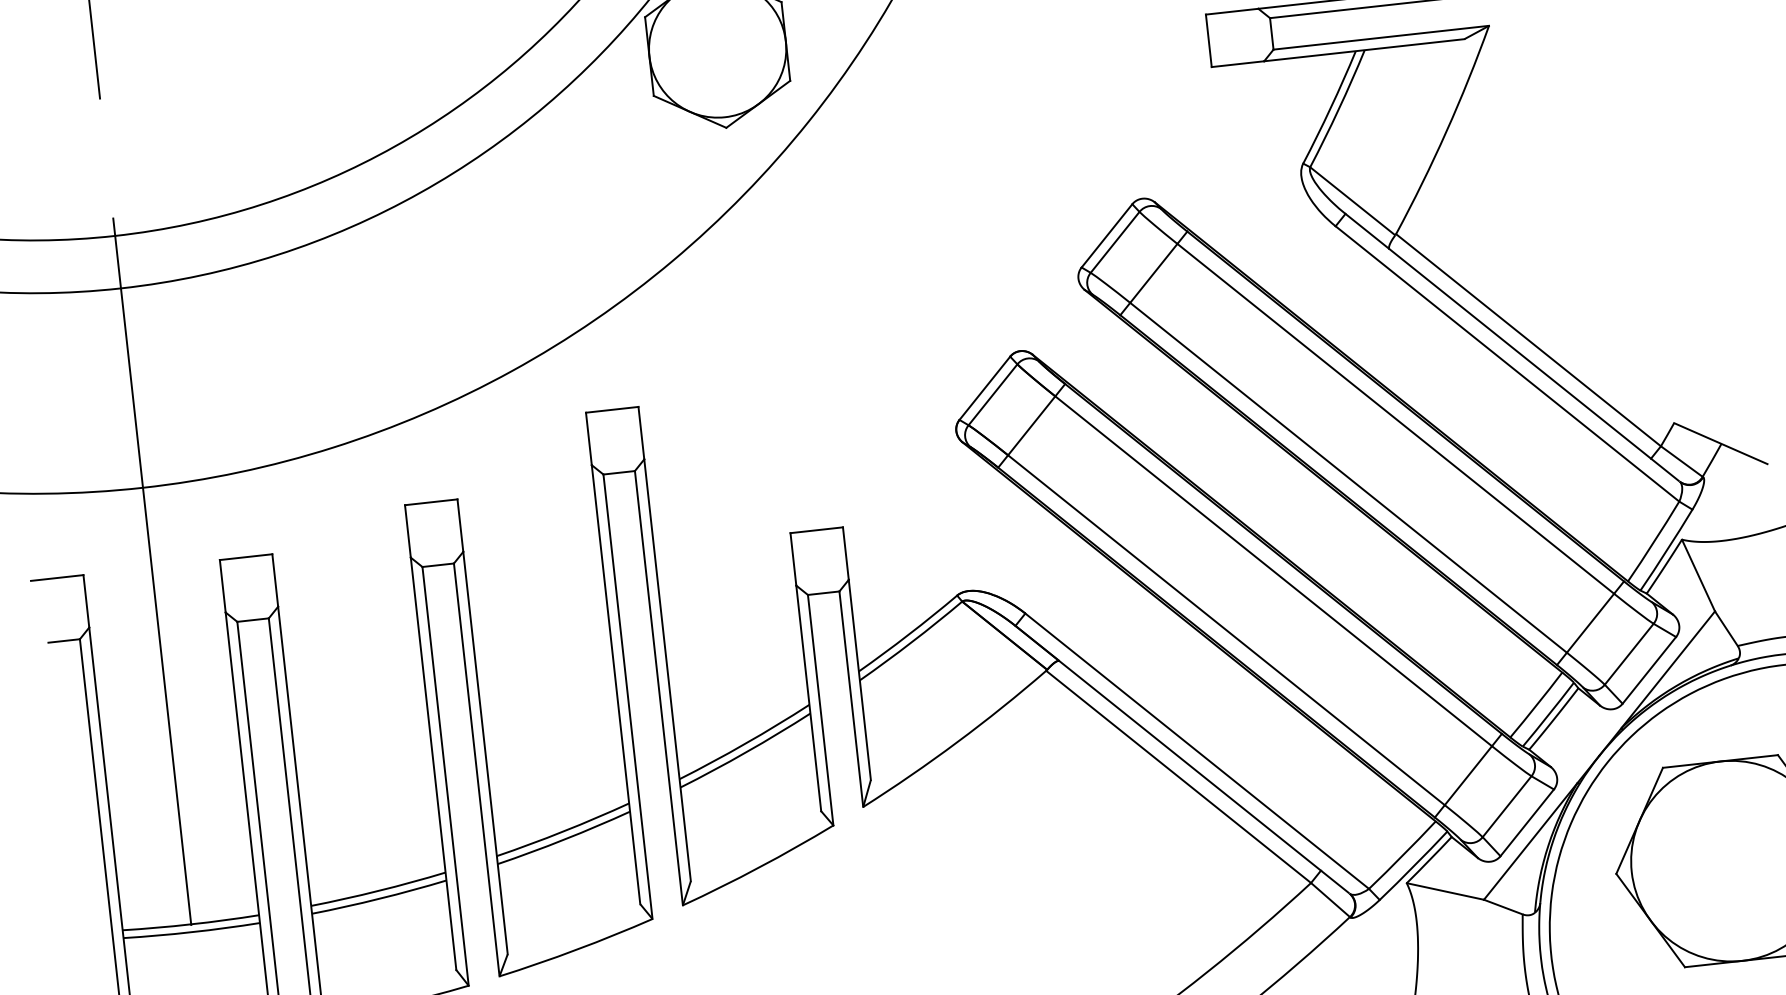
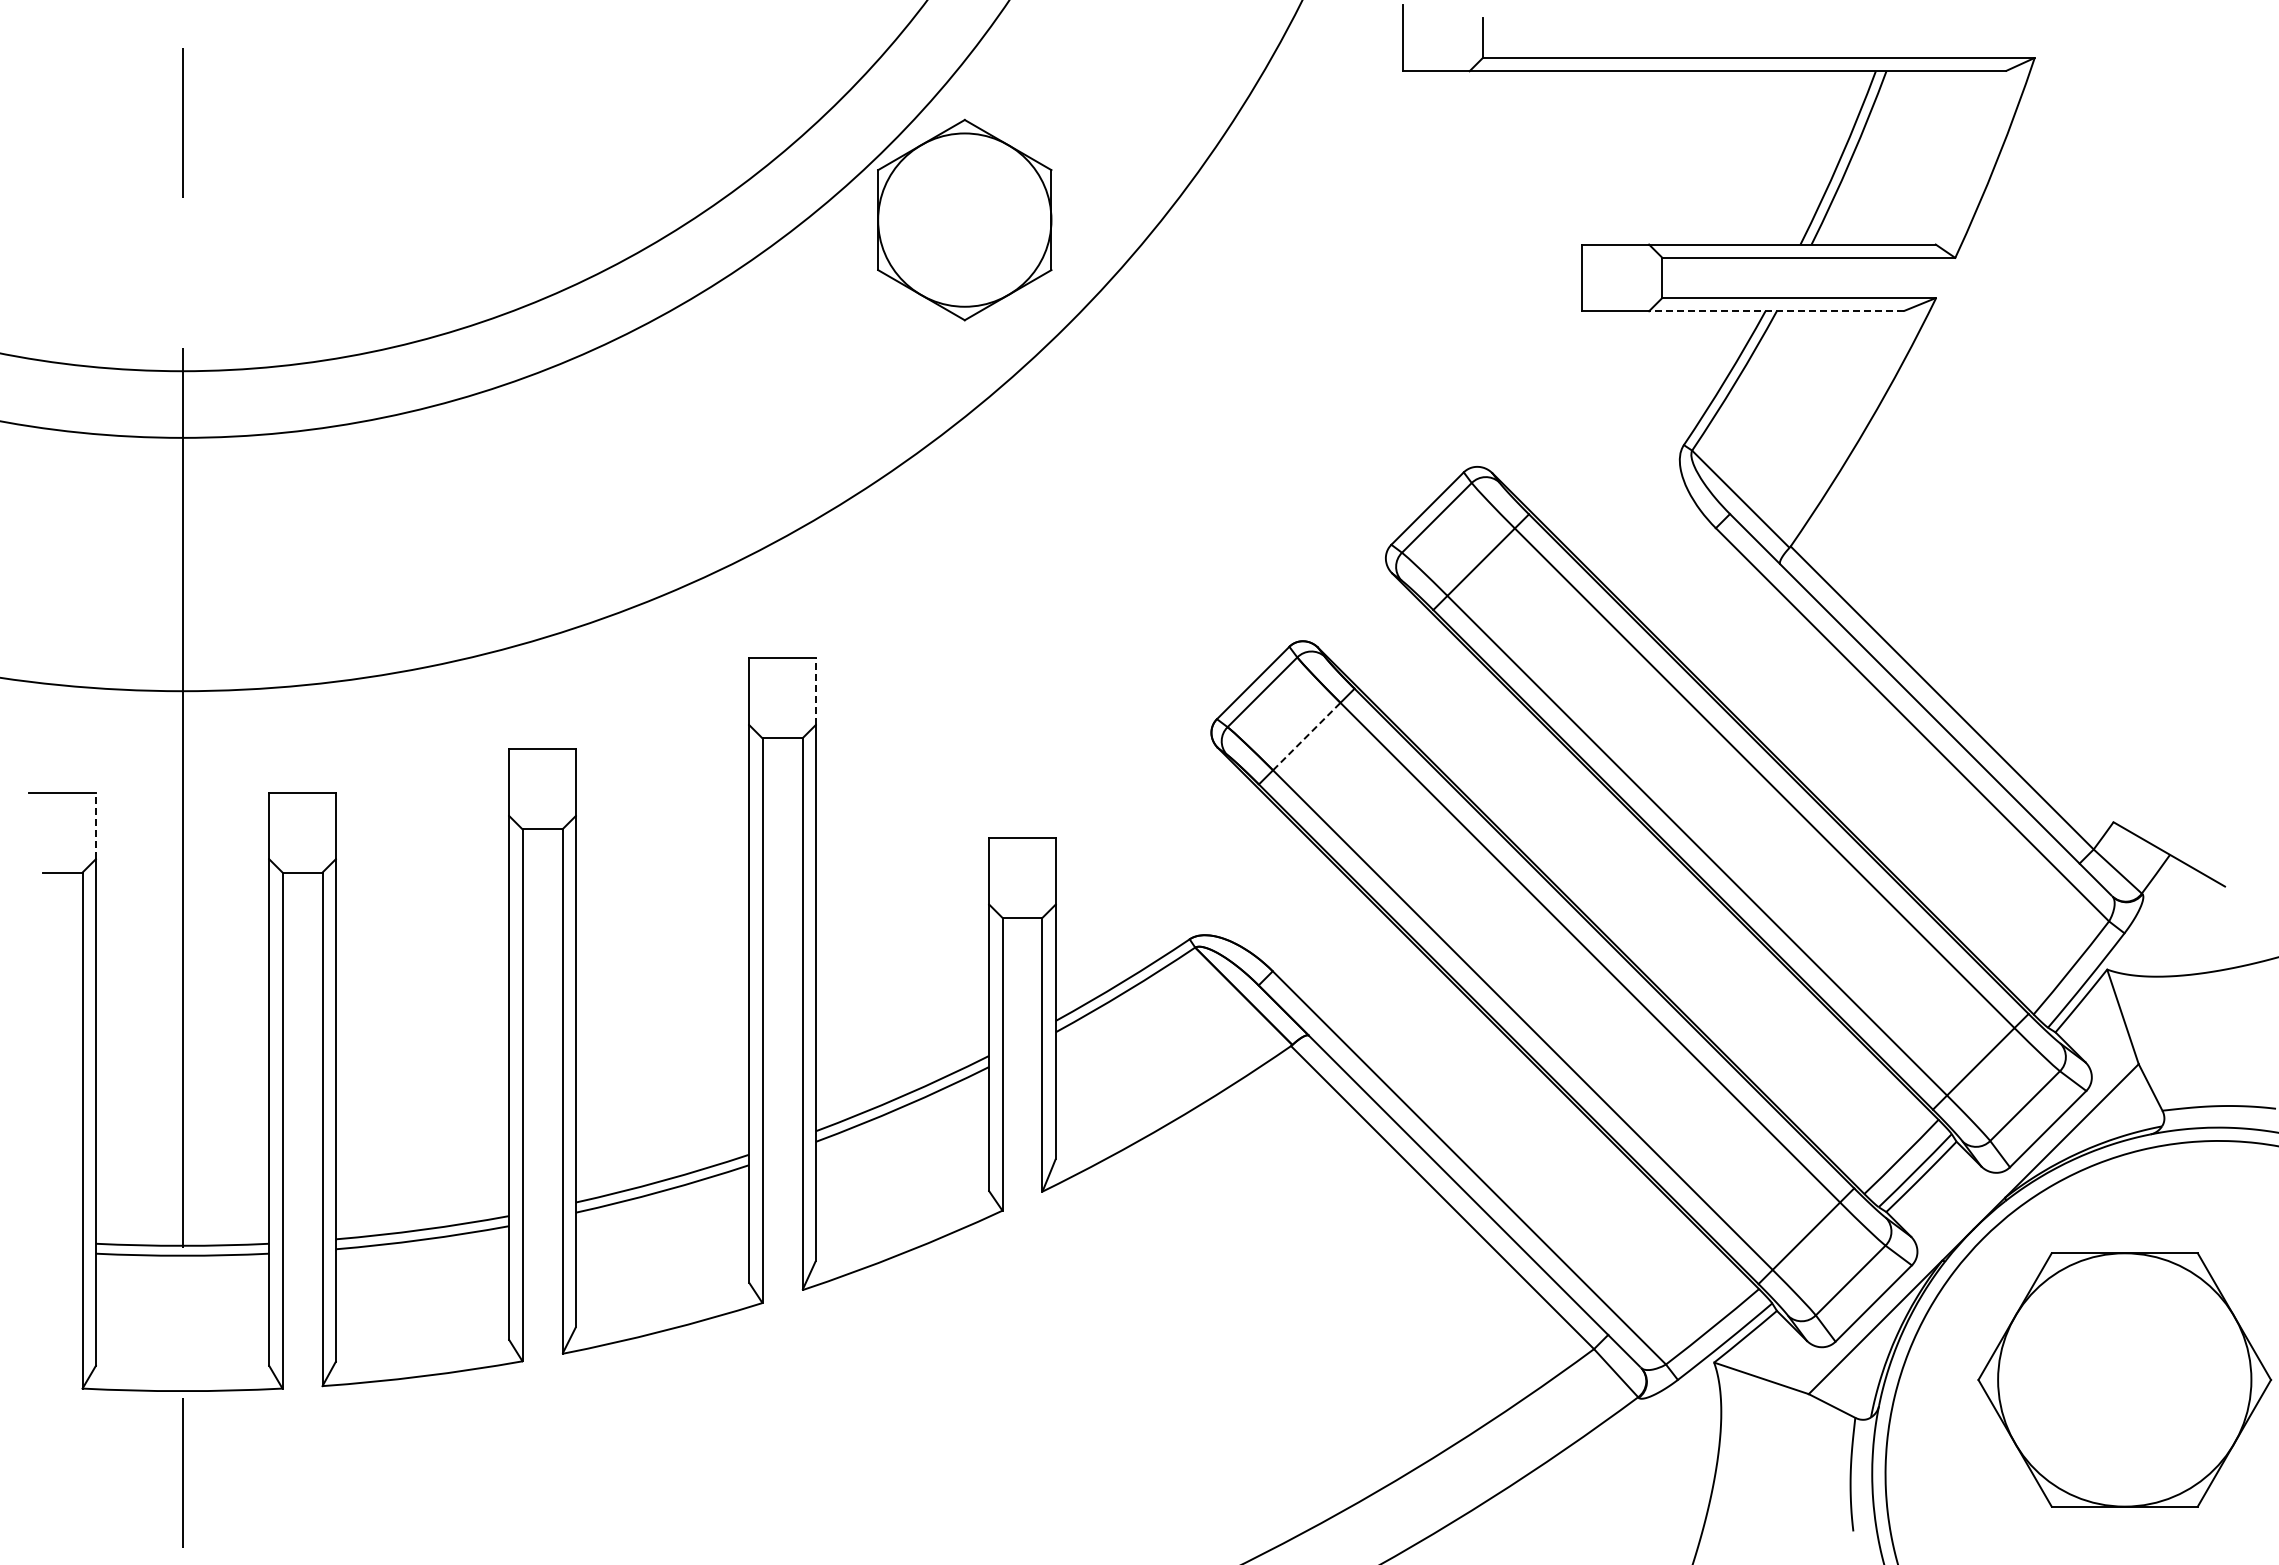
line: (1363, 50) -> (1775, 311), solid -> dashed
line: (1031, 425) -> (1306, 736), solid -> dashed
line: (641, 433) -> (815, 691), solid -> dashed
line: (86, 601) -> (95, 825), solid -> dashed

